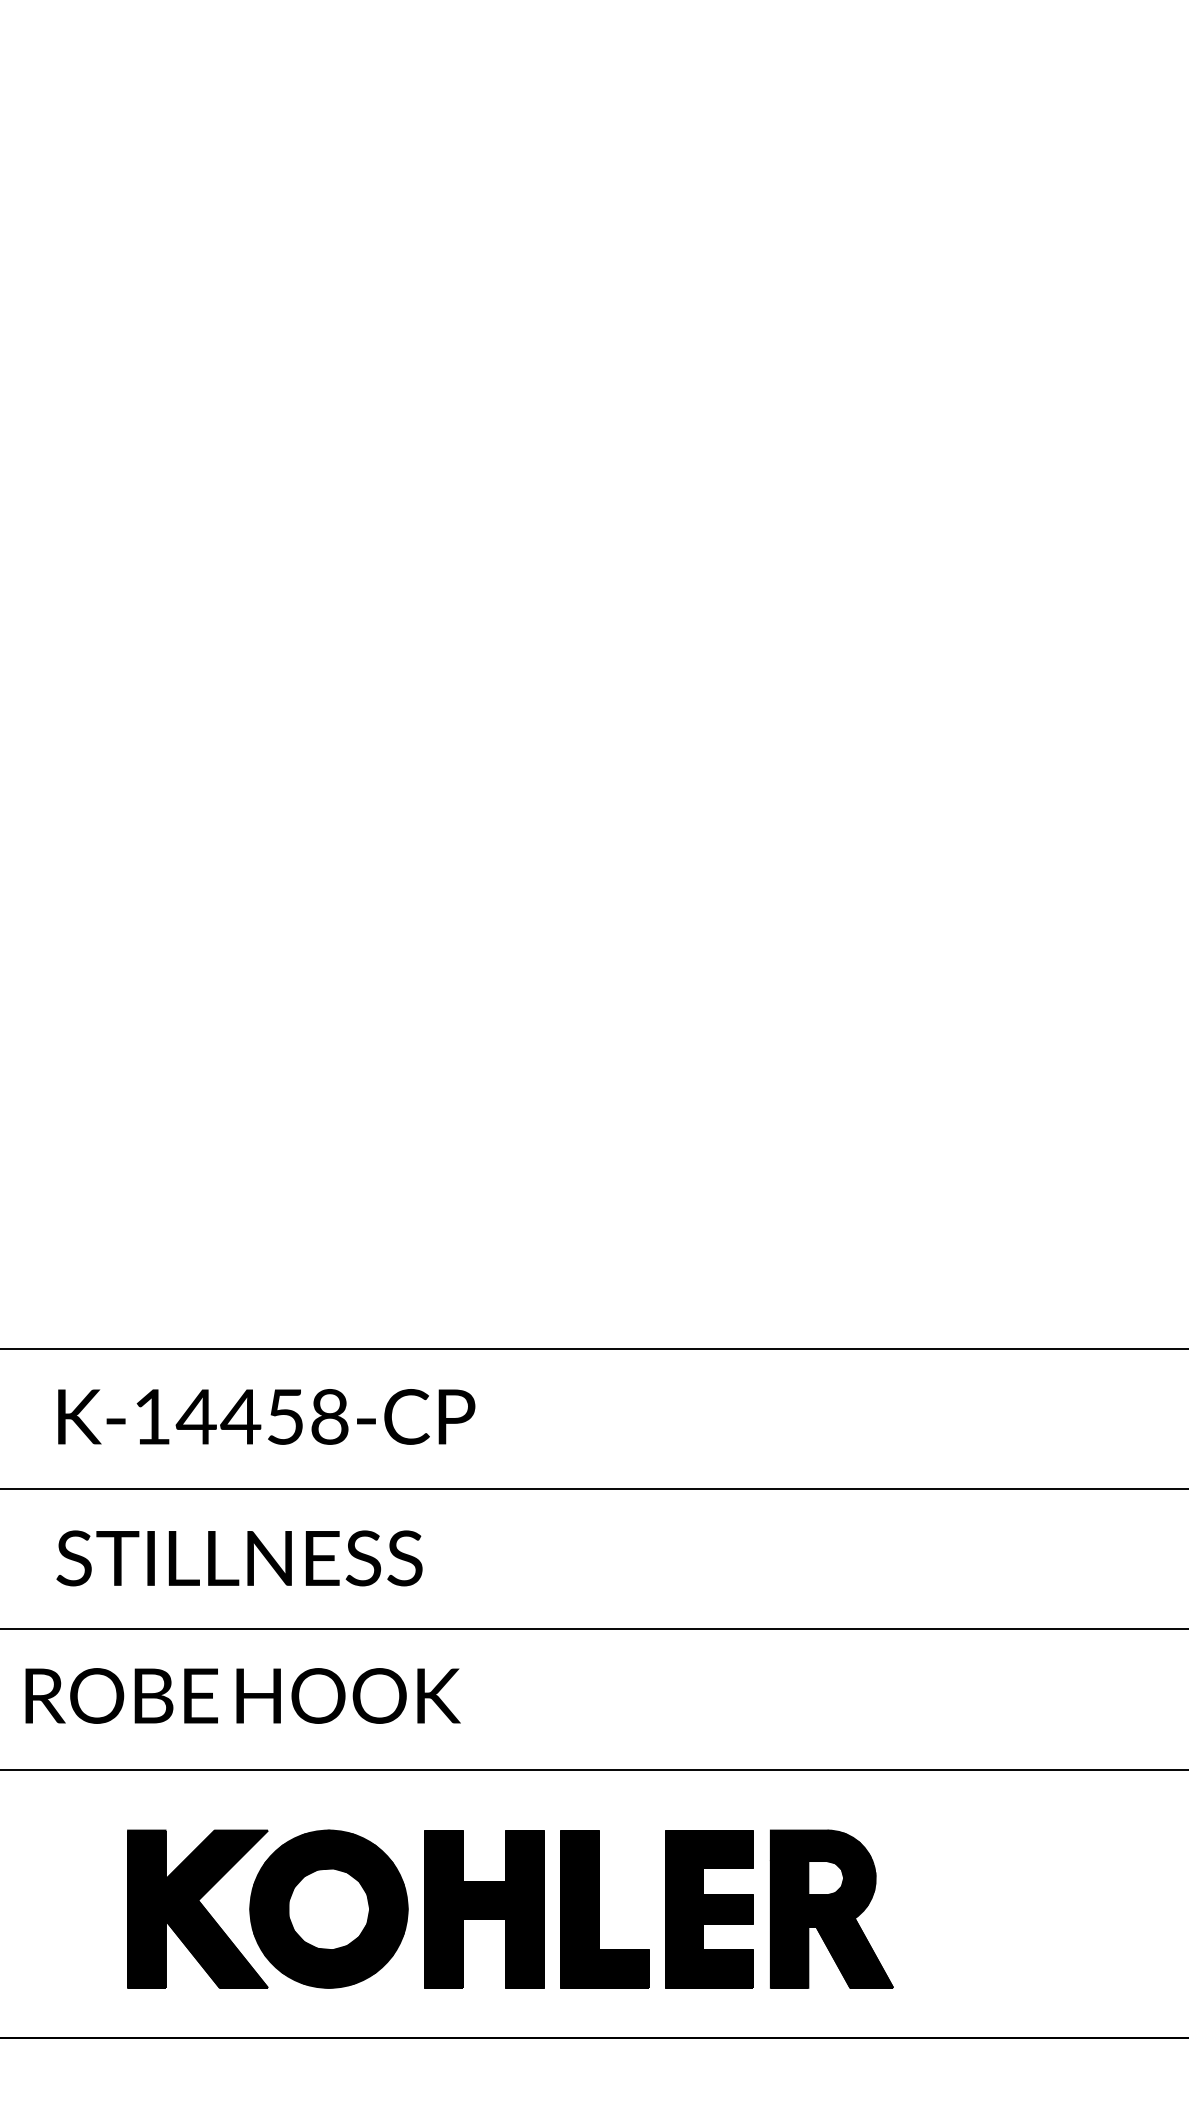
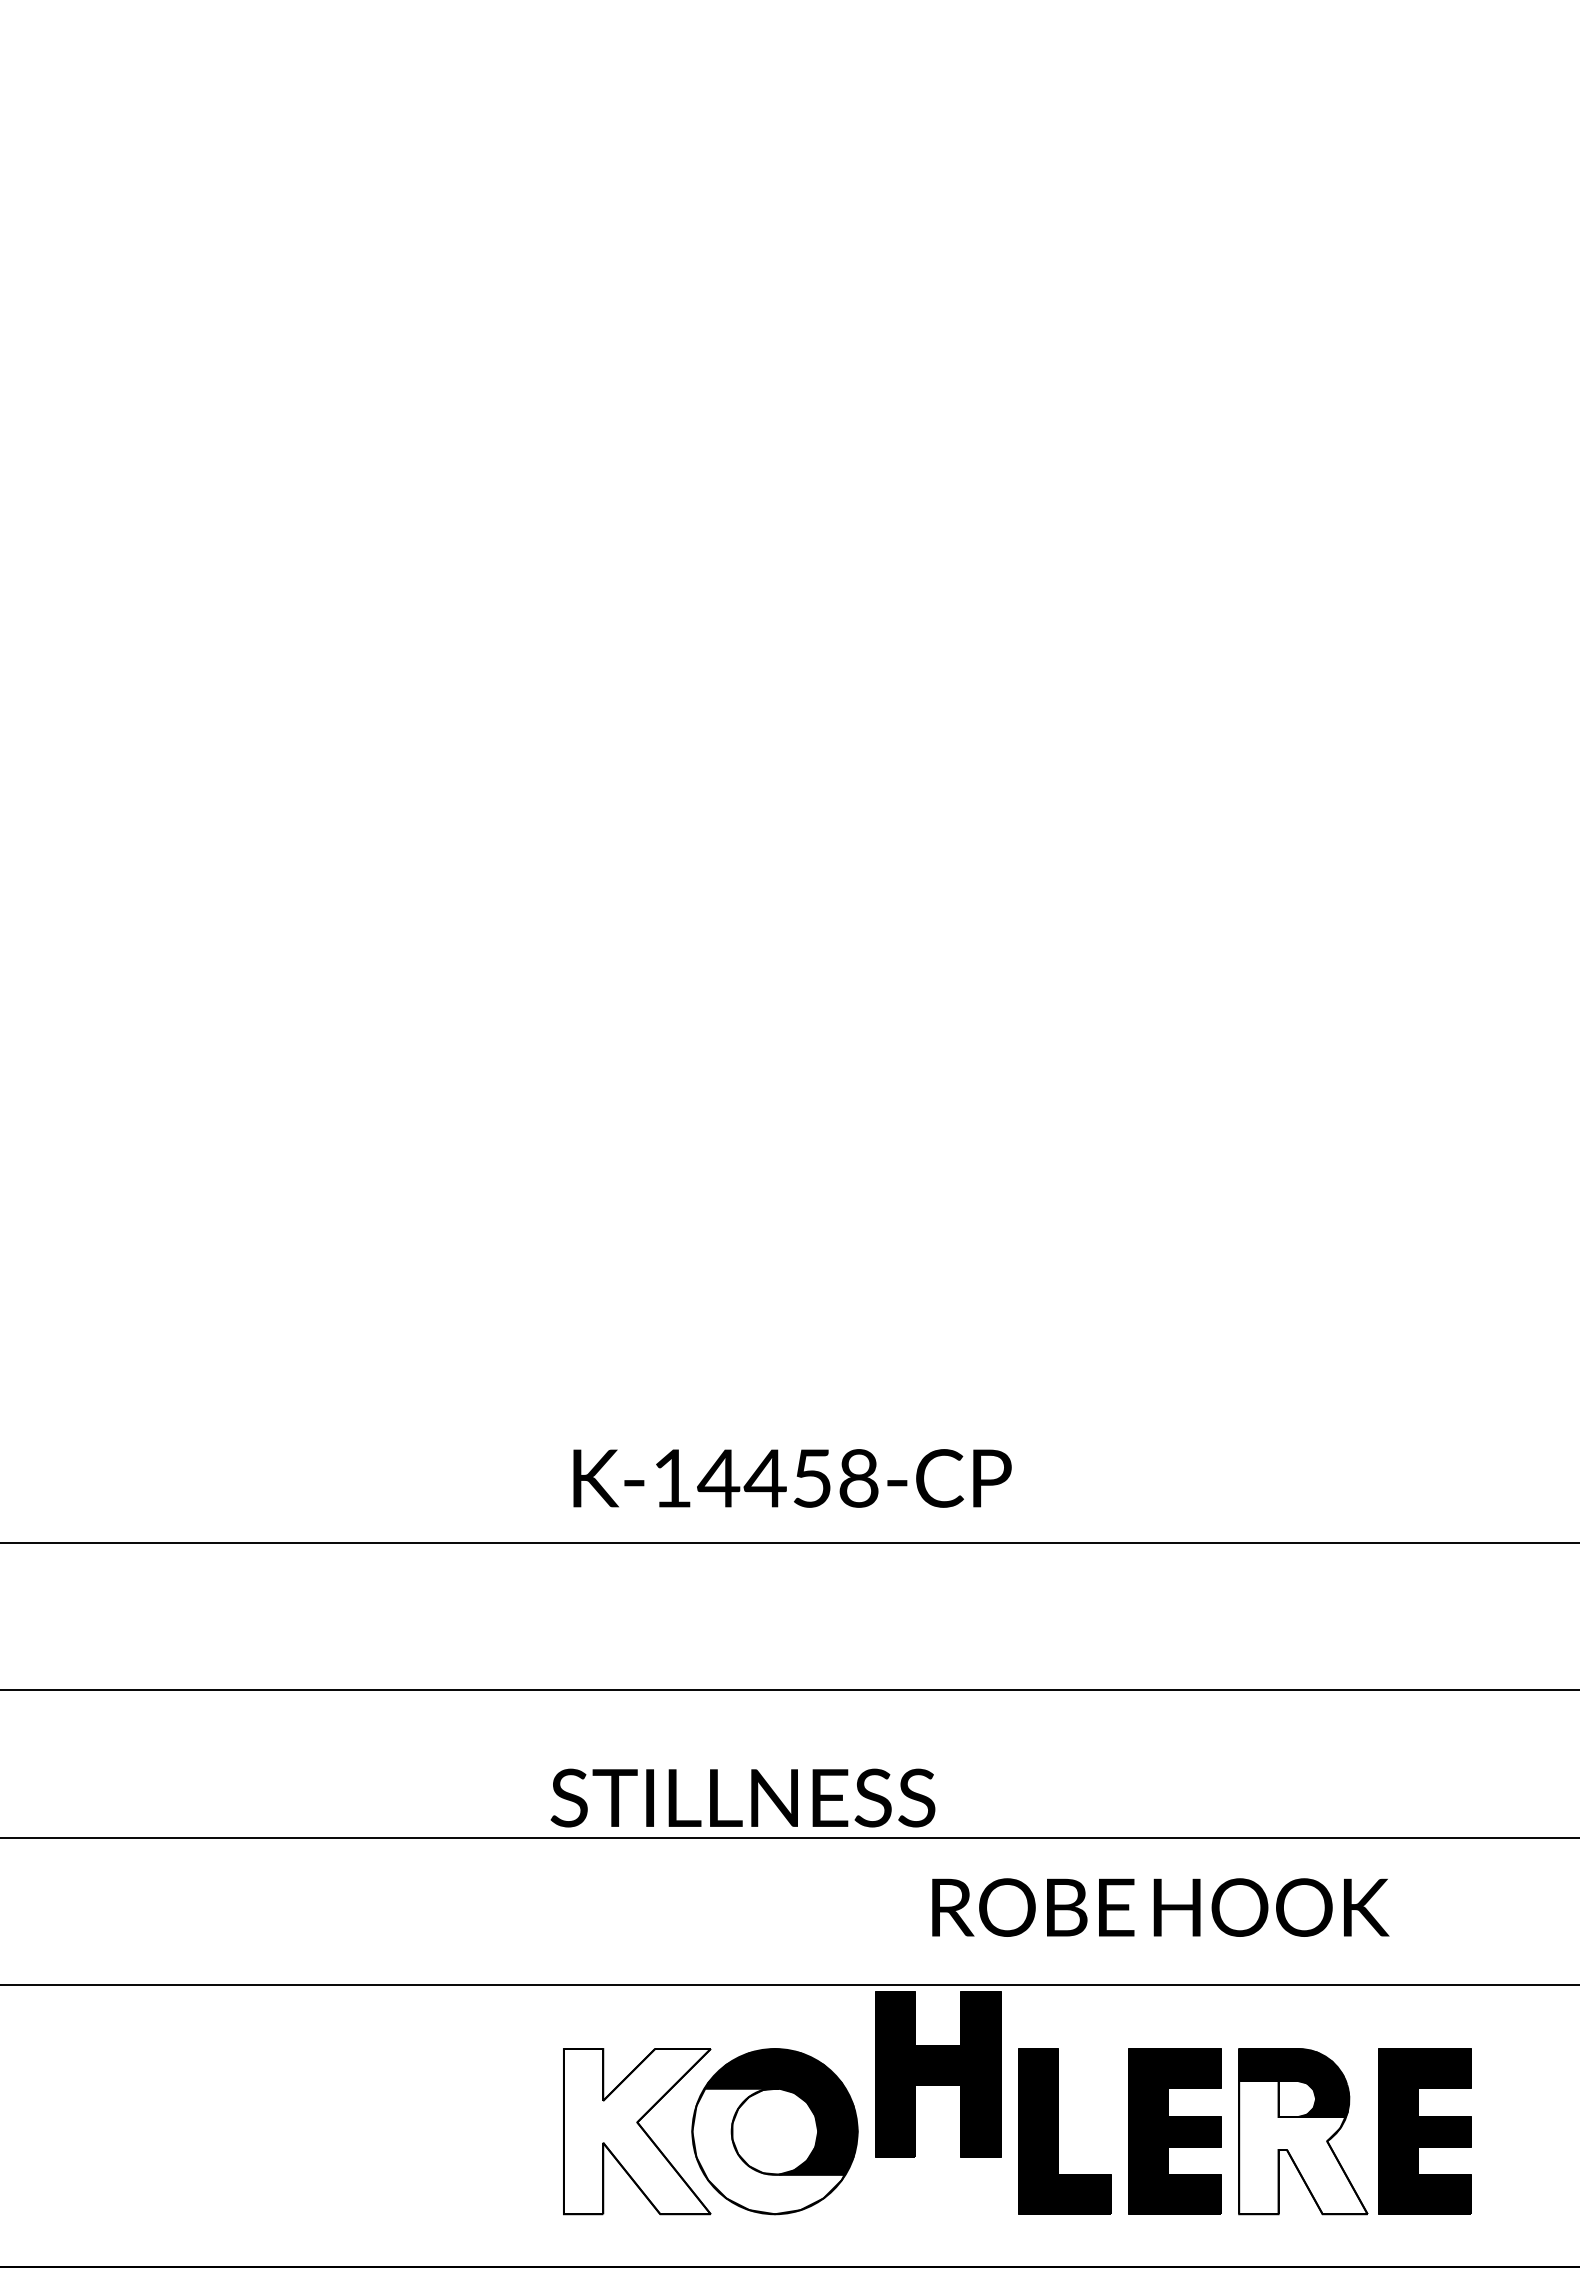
text: (266, 1416) -> (792, 1478), moved
text: (239, 1557) -> (742, 1797), moved
text: (242, 1695) -> (1160, 1907), moved
fill: (197, 1909) -> (636, 2131), removed
part: (484, 1909) -> (938, 2074), moved
part: (947, 1909) -> (1424, 2131), added
fill: (832, 1924) -> (1303, 2147), removed
fill: (322, 1928) -> (768, 2151), removed

